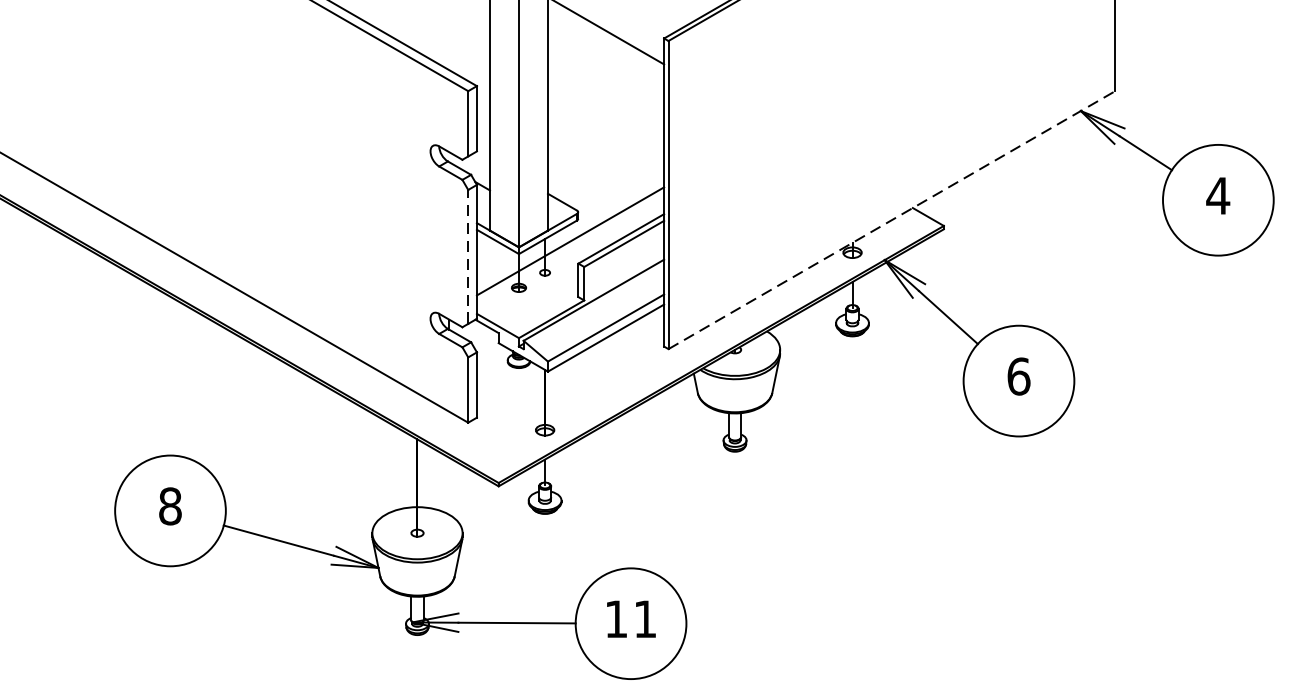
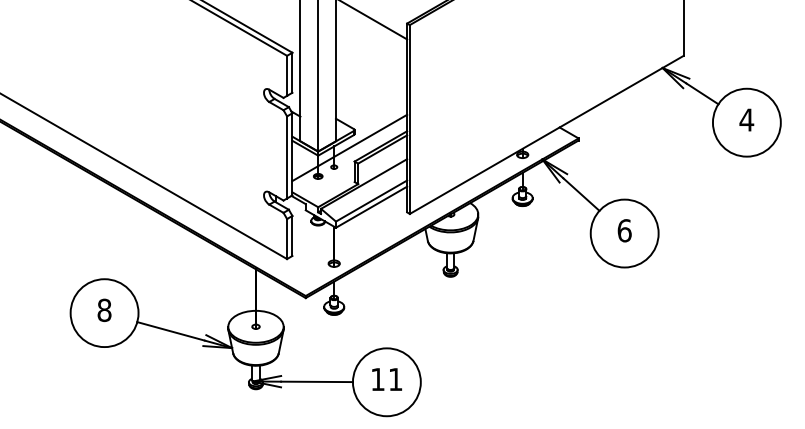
line: (893, 219) -> (547, 134), dashed -> solid
line: (468, 255) -> (287, 156), dashed -> solid

